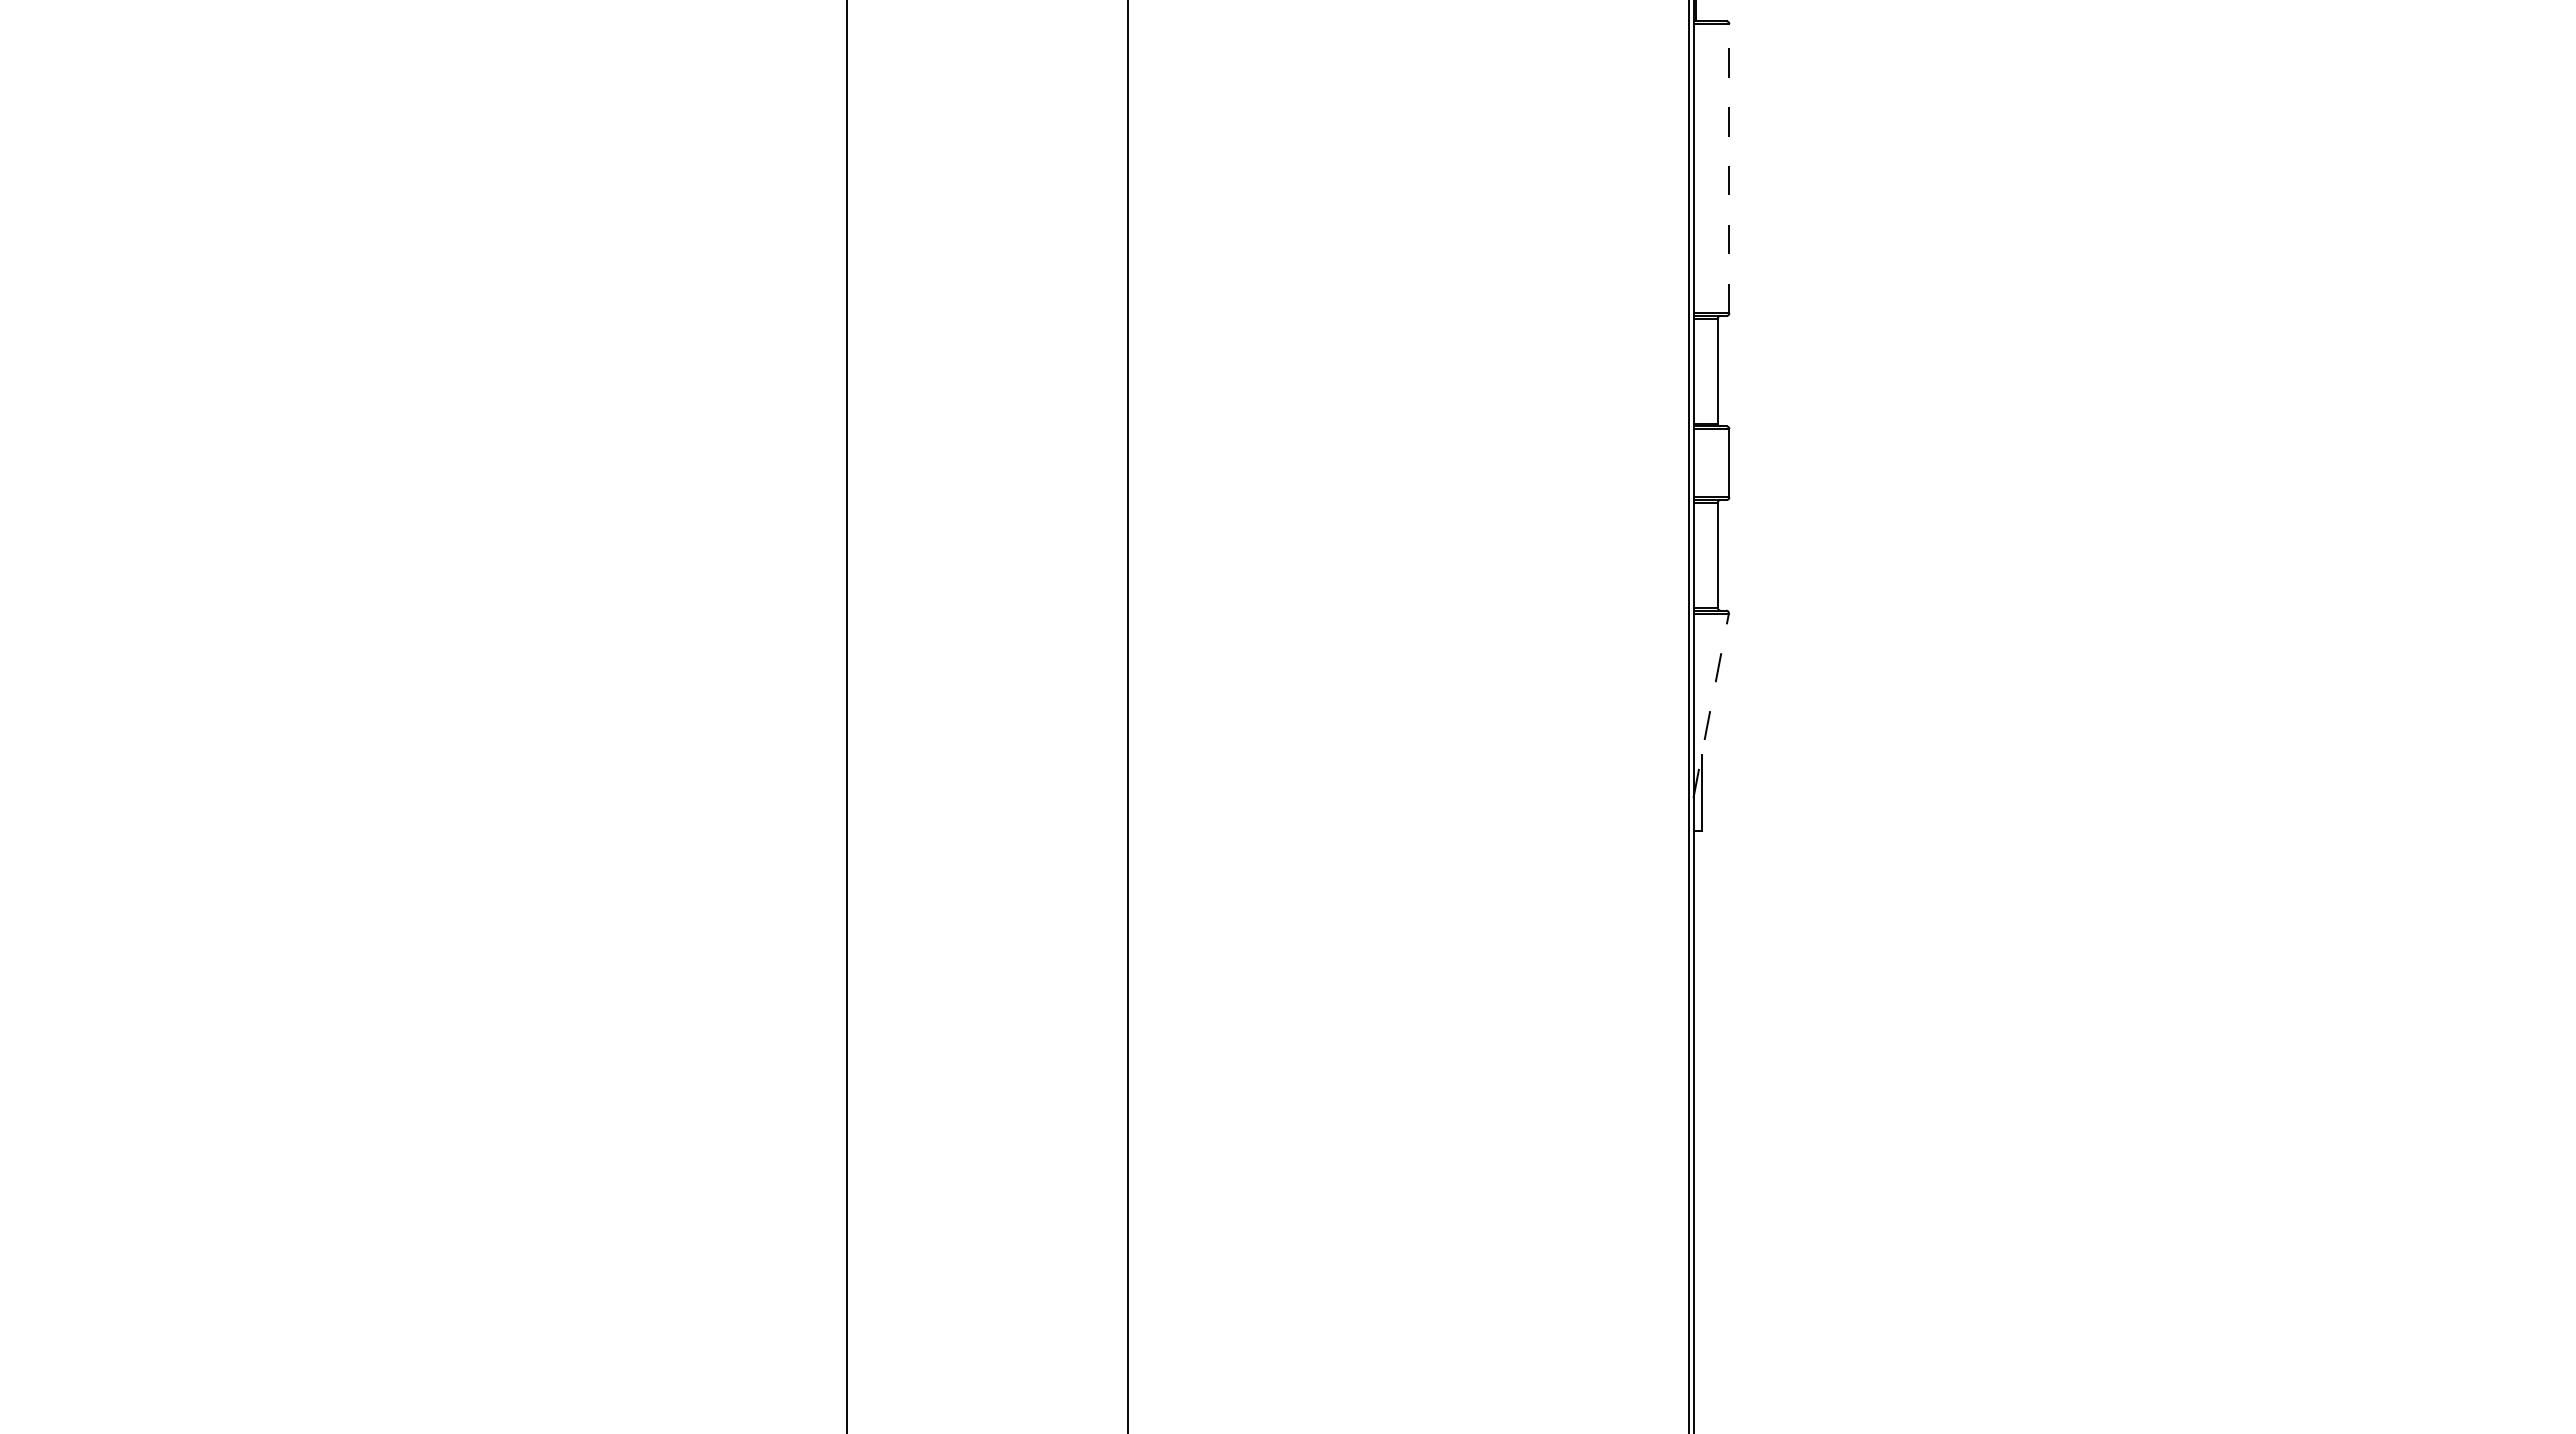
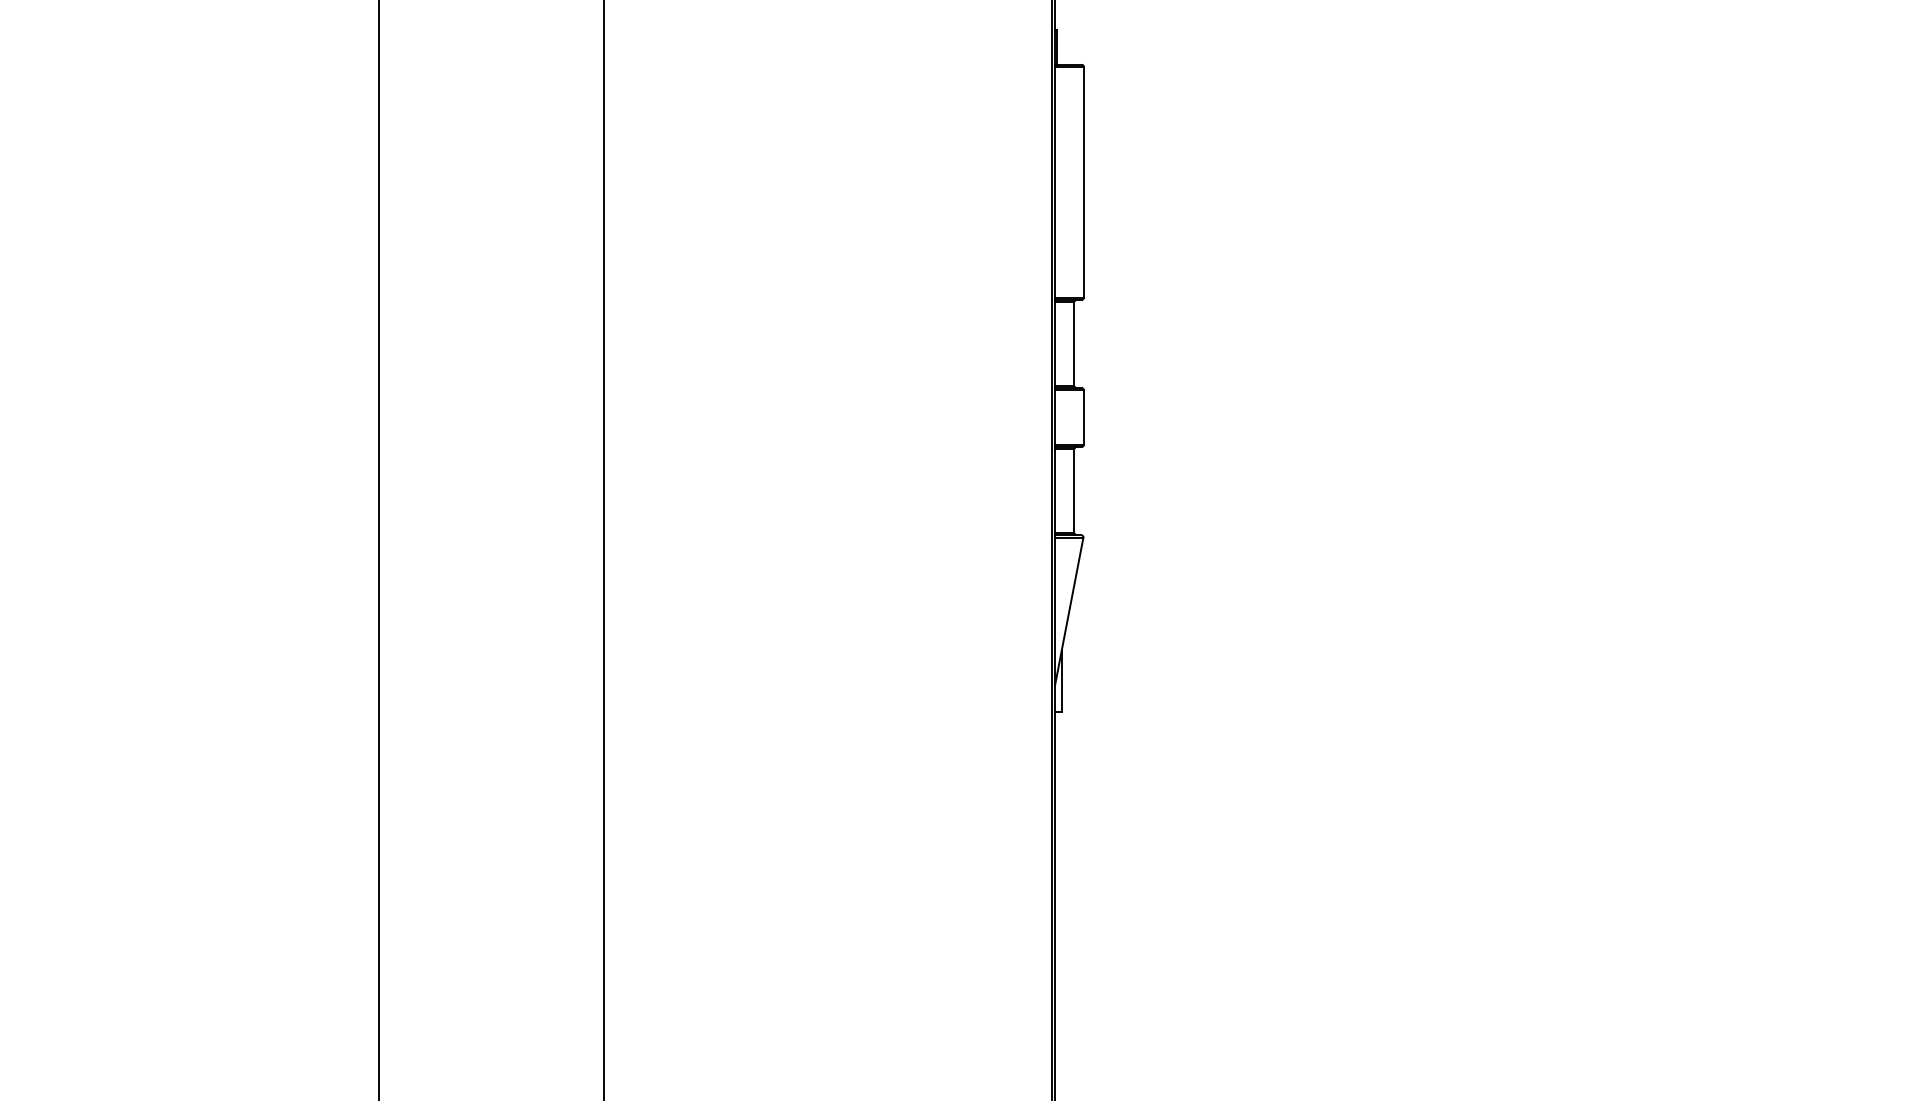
line: (1729, 168) -> (1083, 182), dashed -> solid
line: (1711, 705) -> (1069, 610), dashed -> solid

